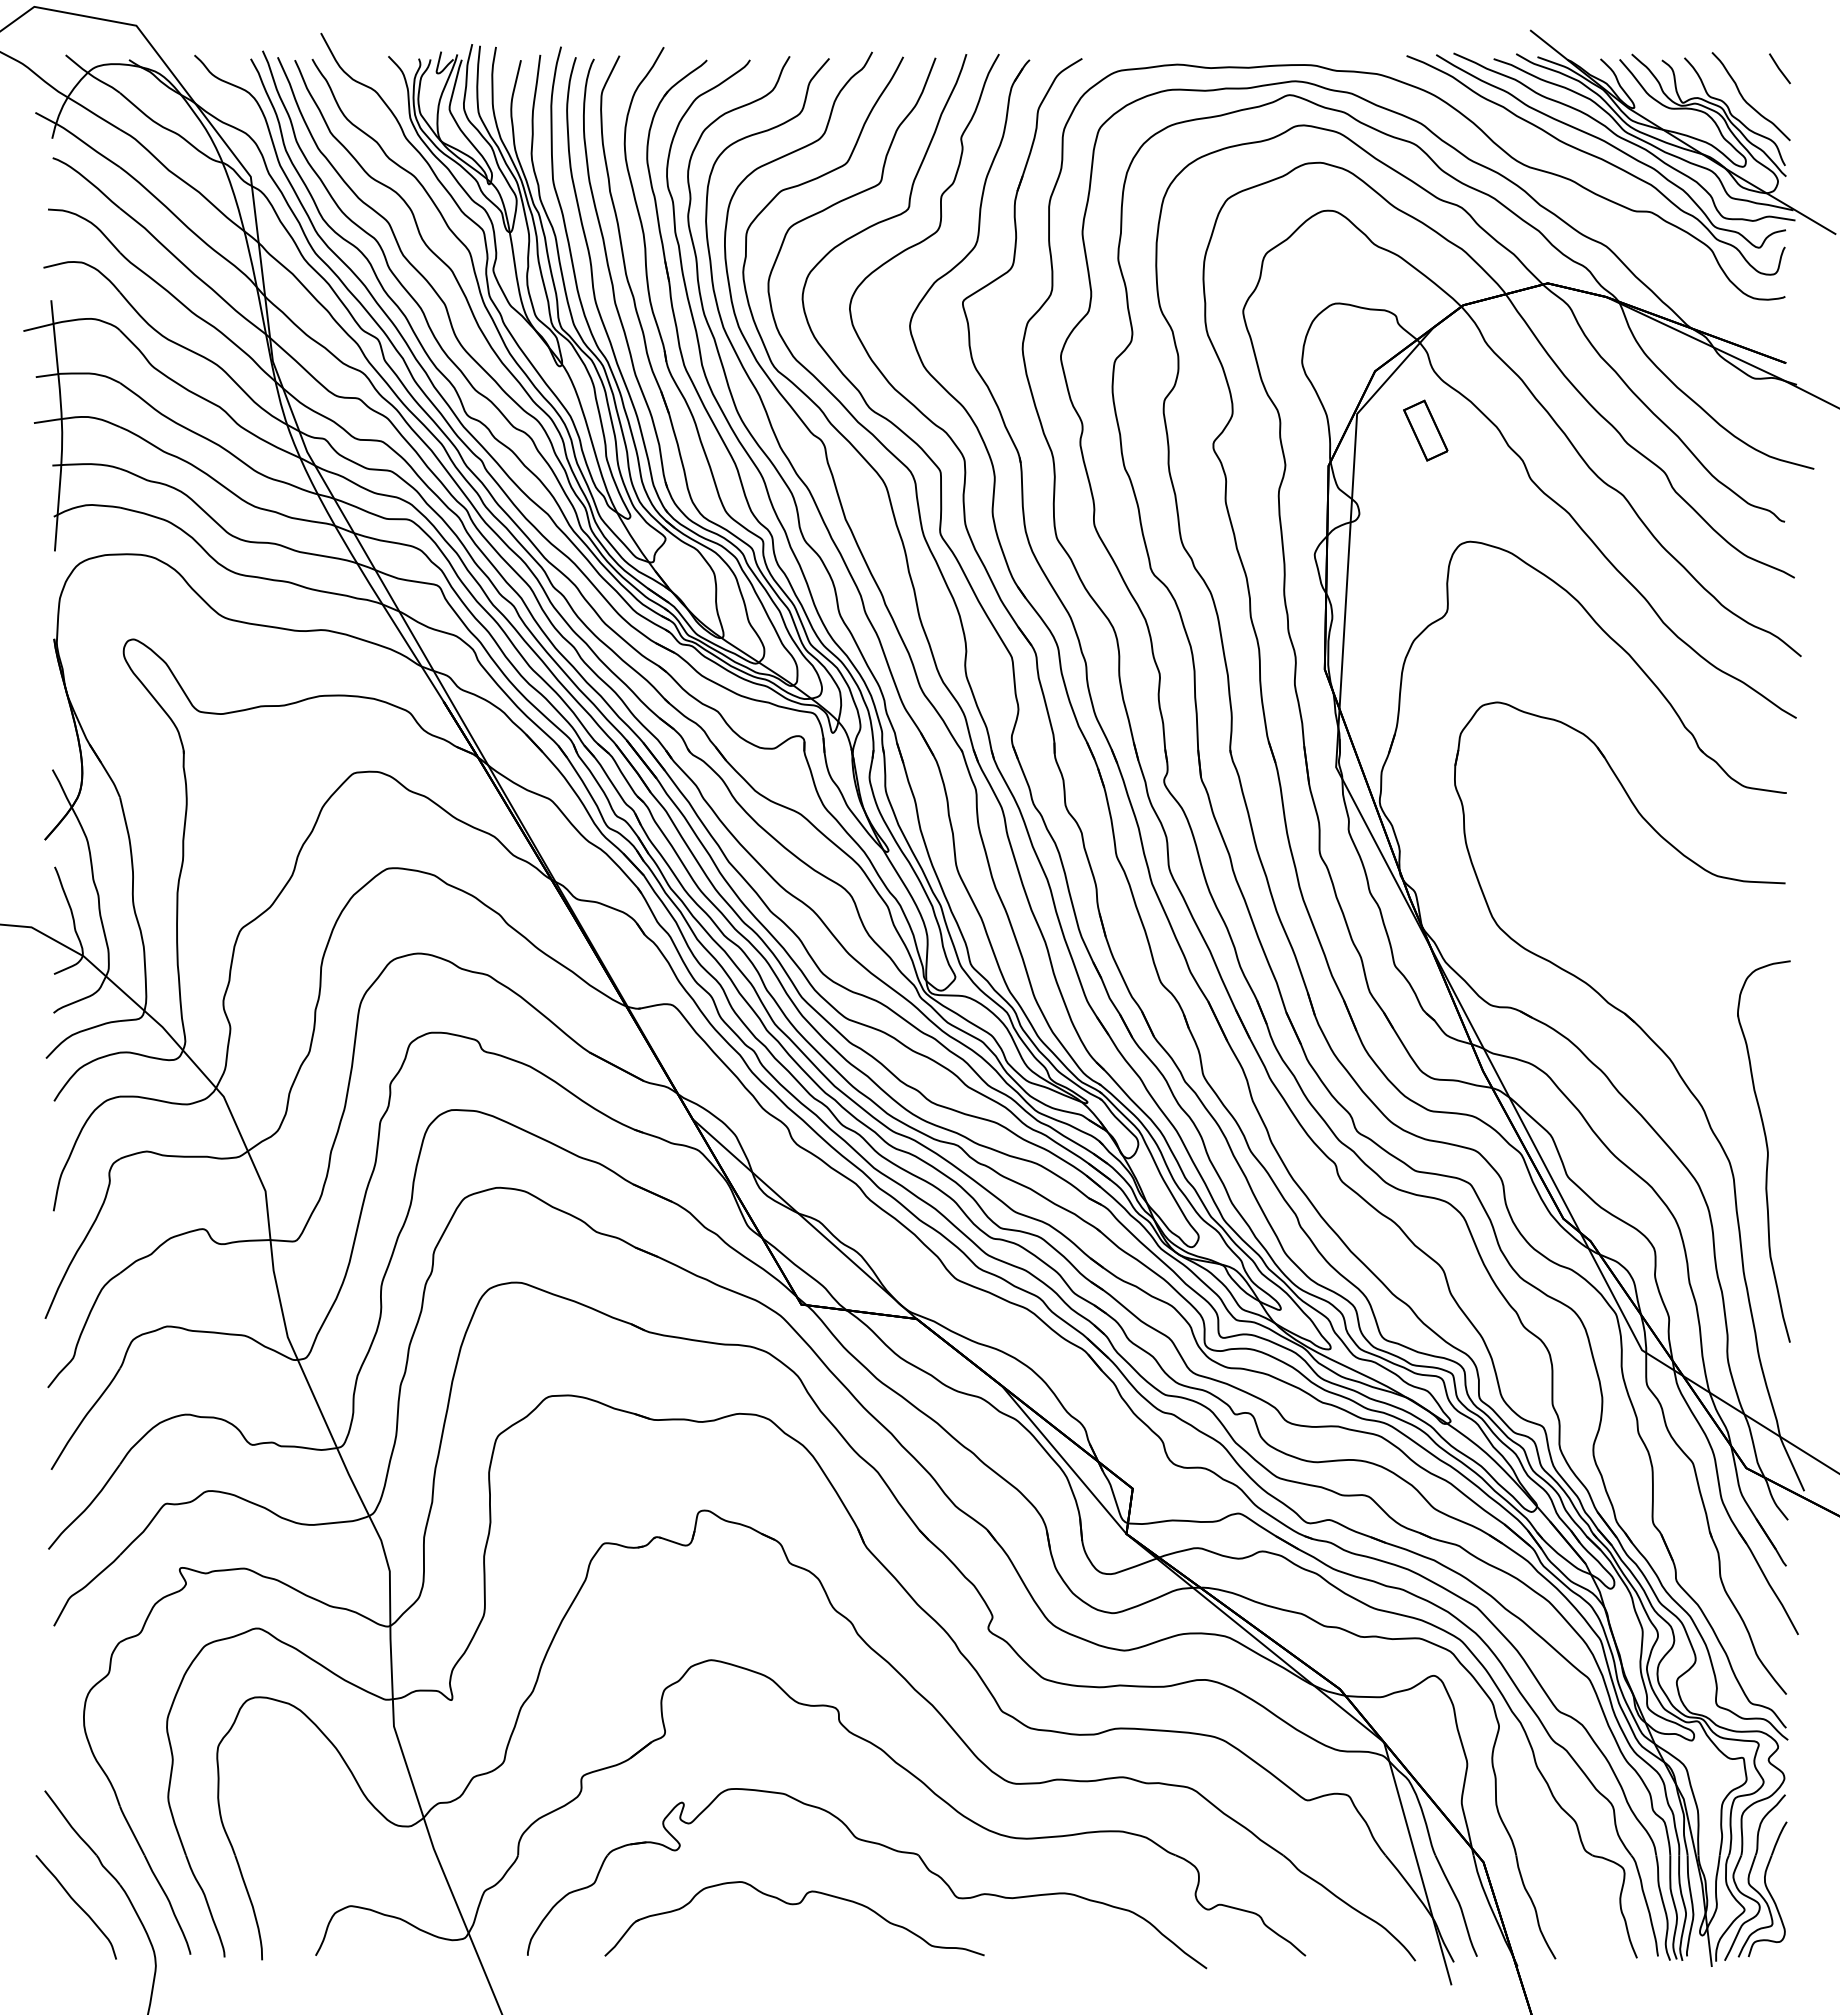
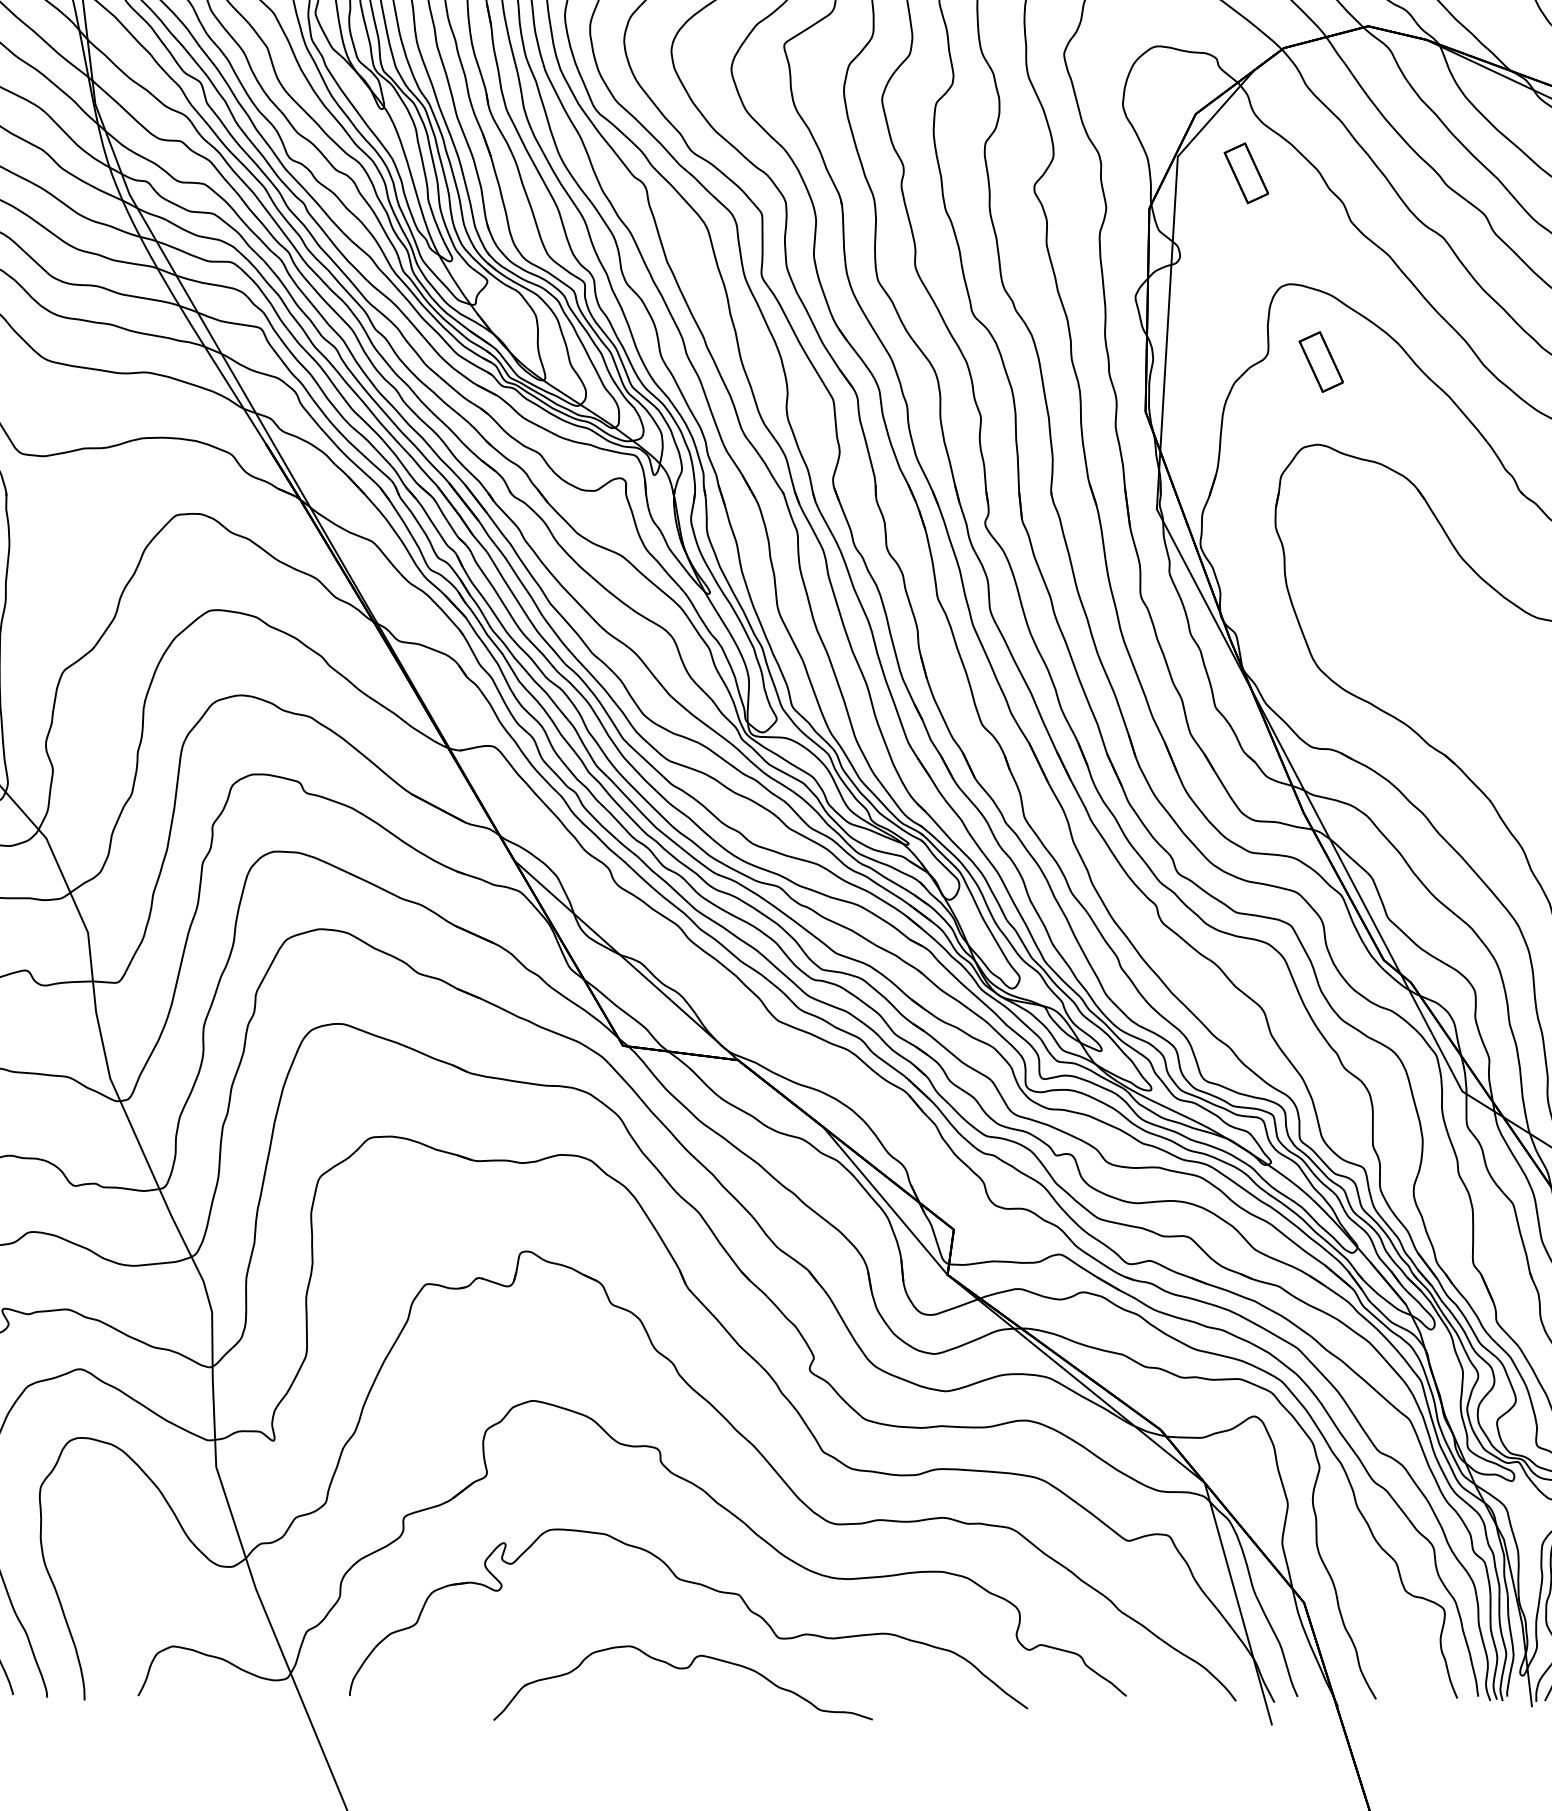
part: (1500, 619) -> (1321, 361), added
part: (794, 1905) -> (683, 1669), moved

